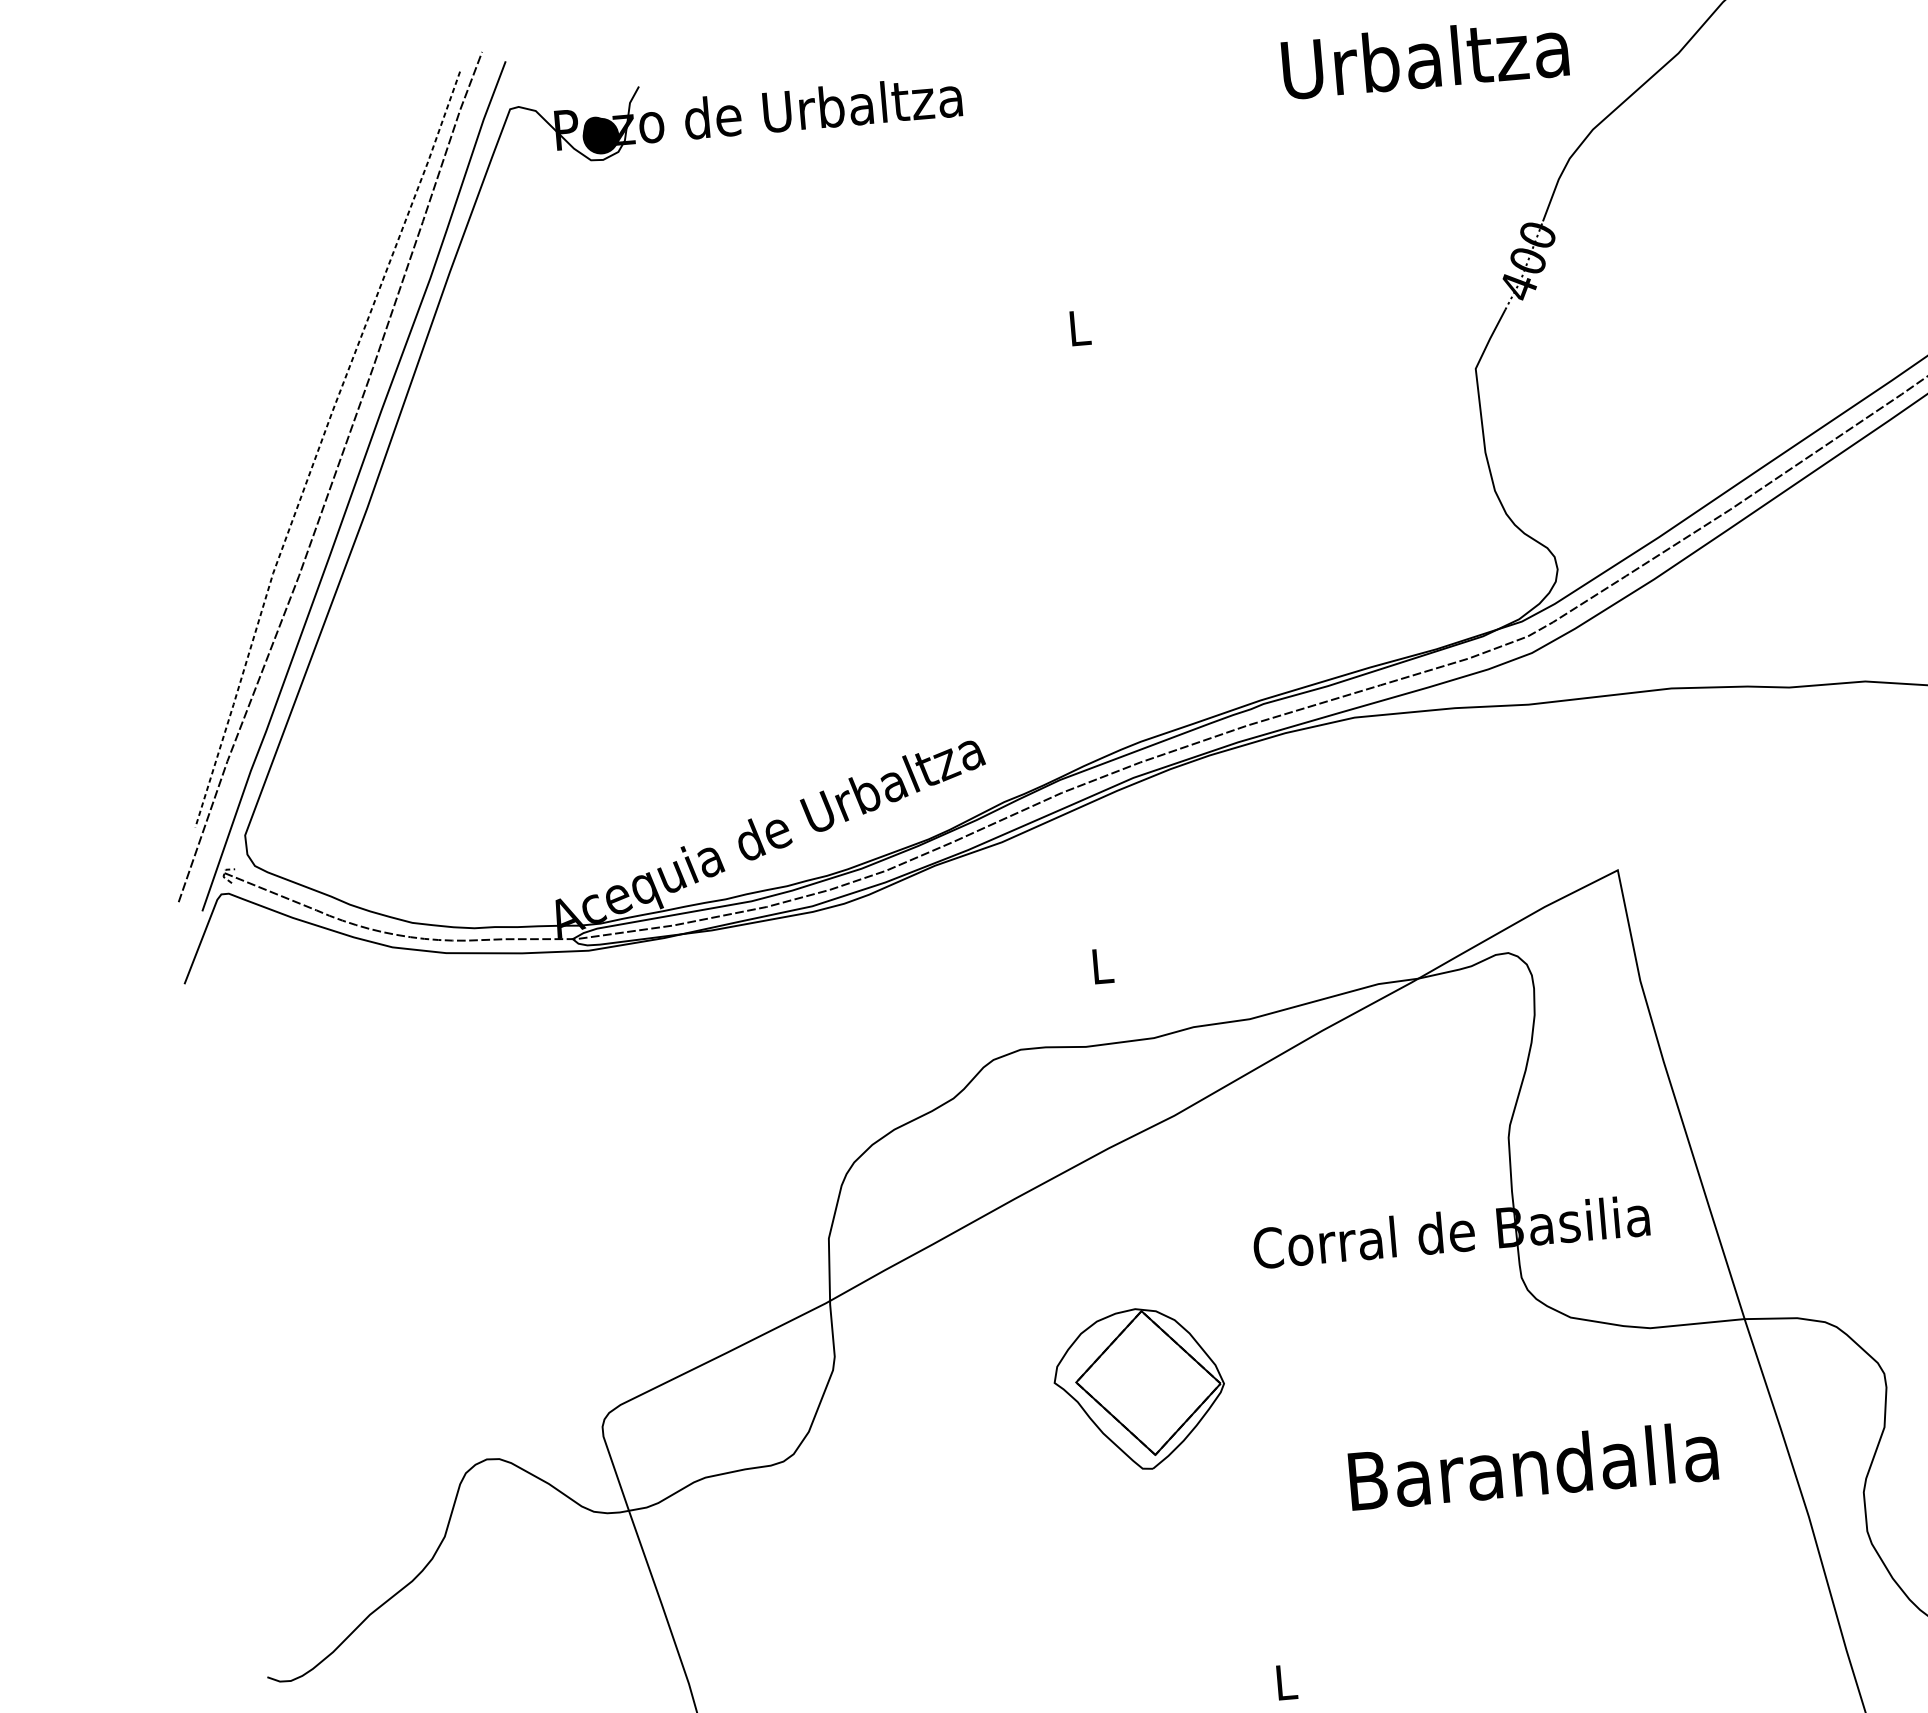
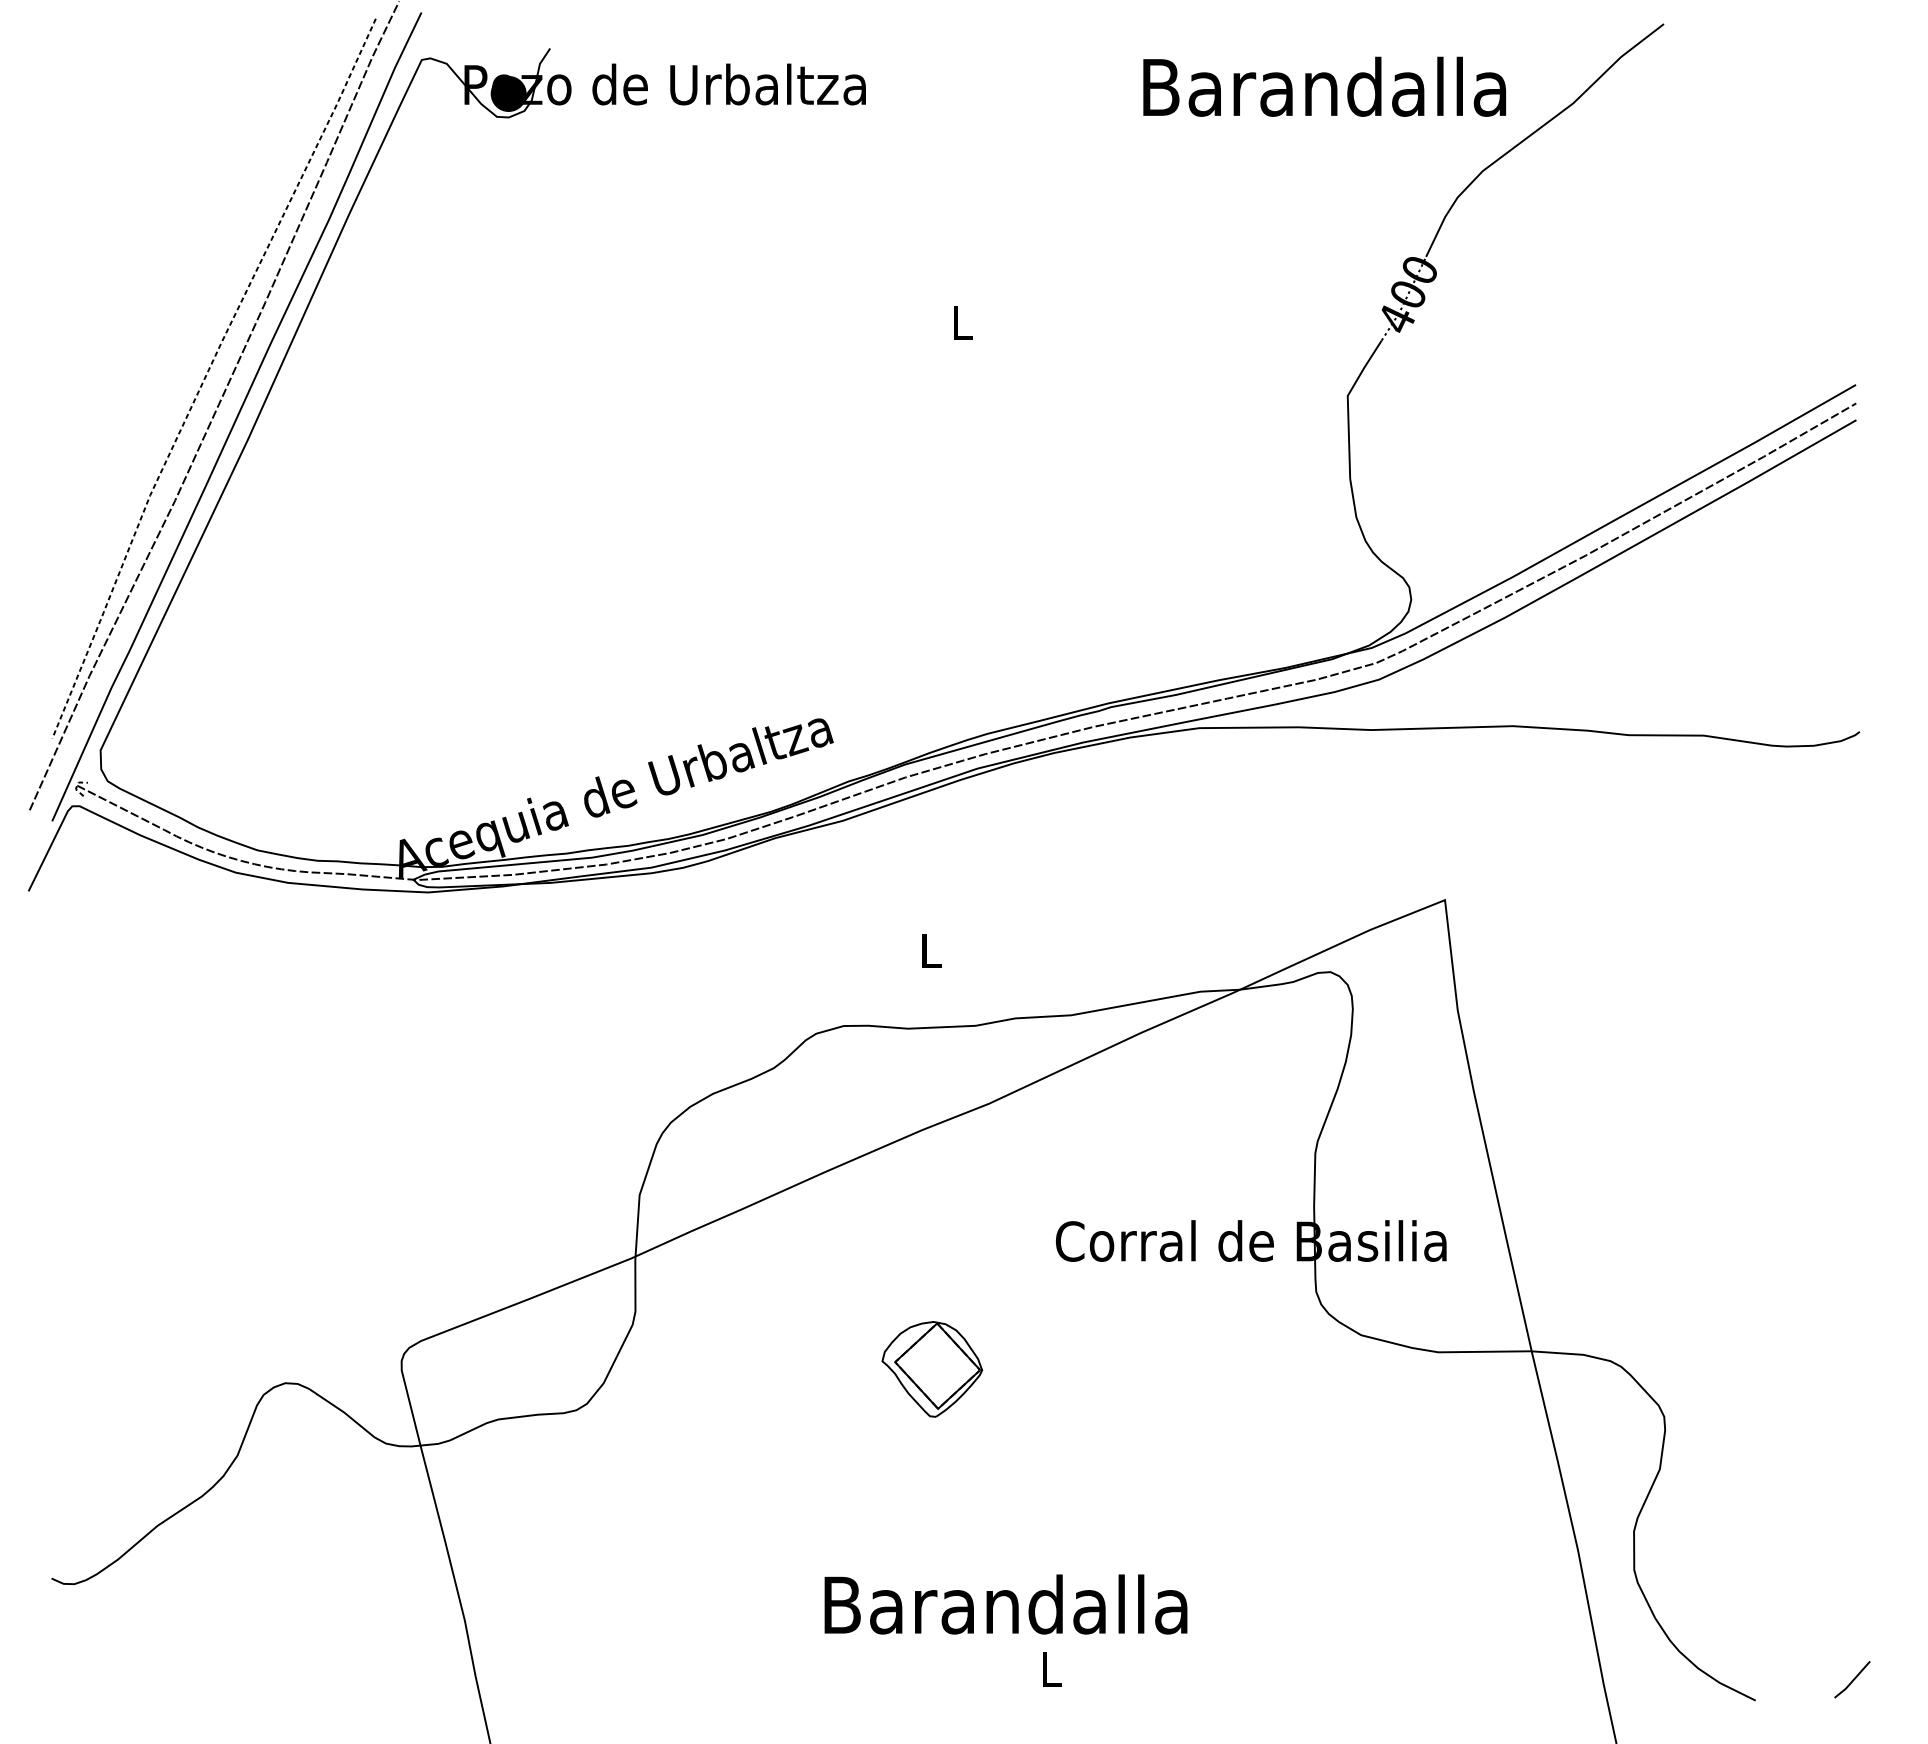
text: (1425, 57) -> (1324, 86), Urbaltza -> Barandalla
part: (1140, 1389) -> (932, 1369), size x0.6
text: (1532, 1465) -> (1005, 1604), moved

